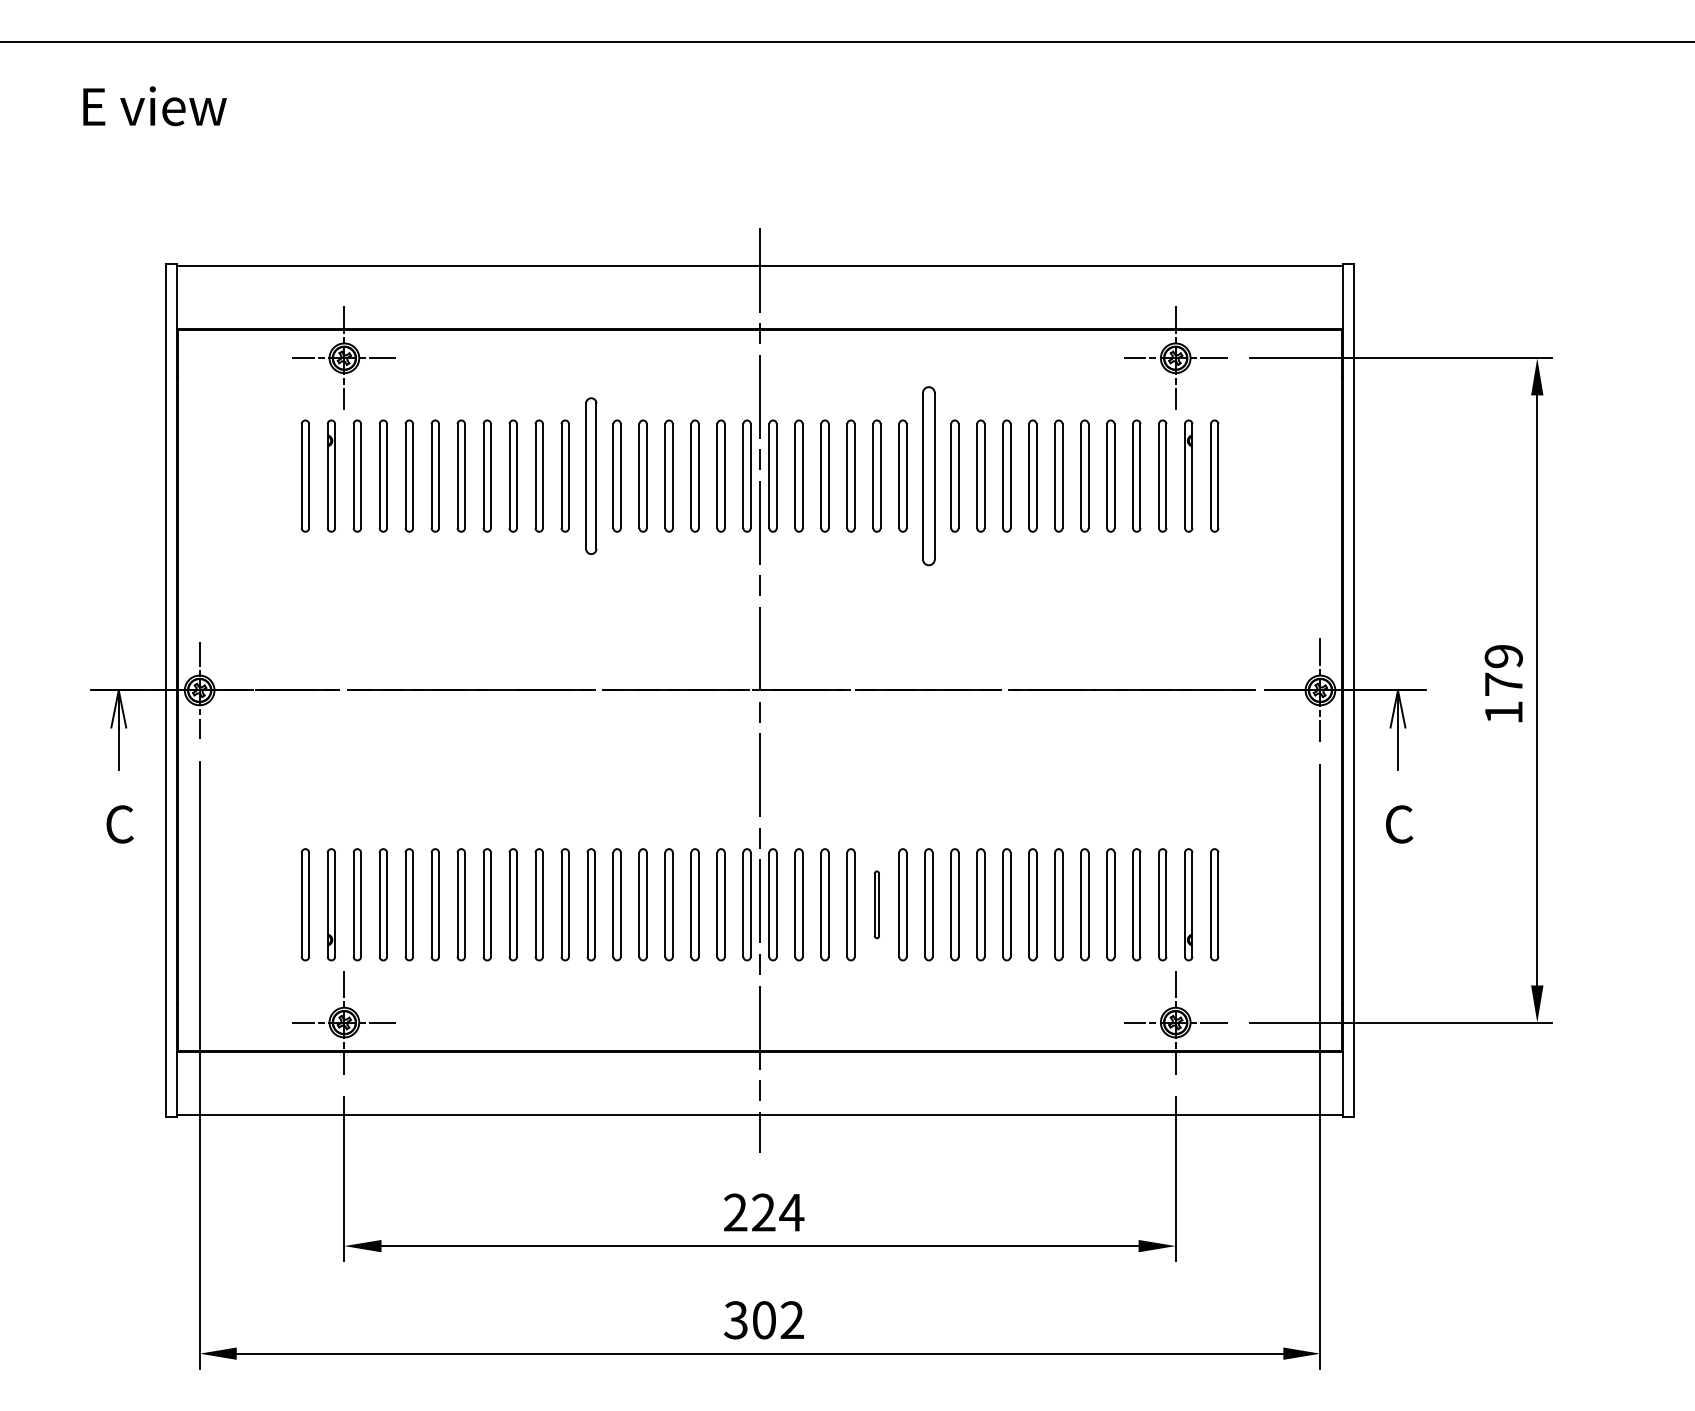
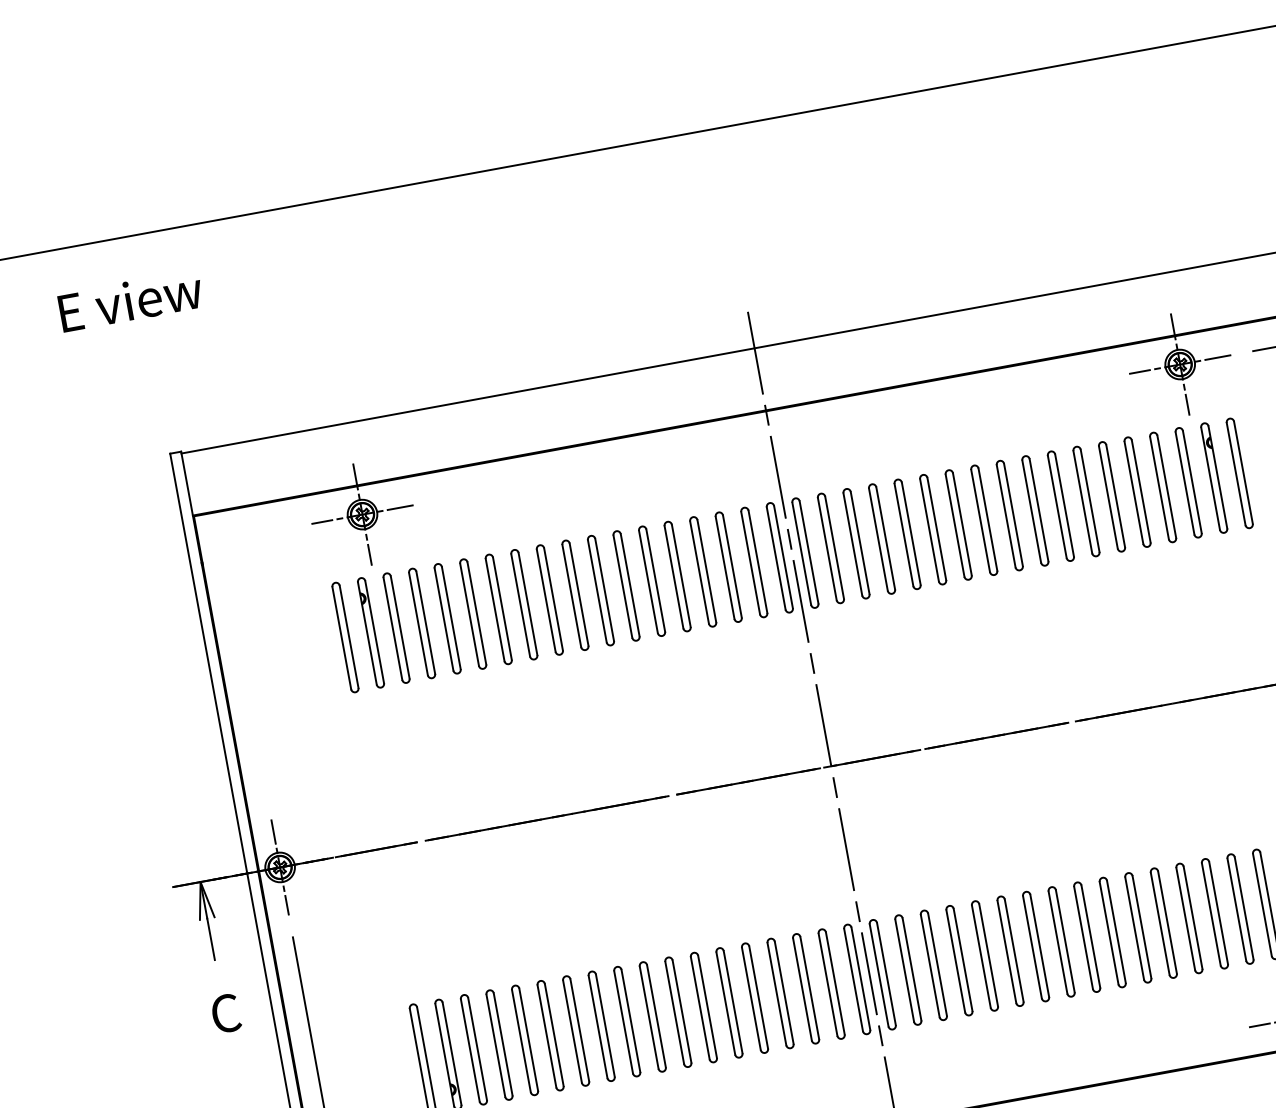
part: (590, 475) -> (625, 585), size x0.71
part: (928, 475) -> (958, 524), size x0.62
part: (876, 904) -> (984, 955), size x1.67

